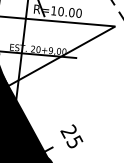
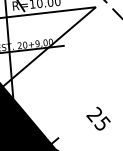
text: (71, 136) -> (98, 119), moved

